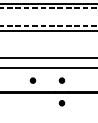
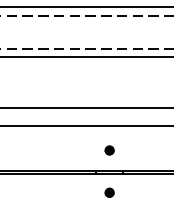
part: (32, 80) -> (54, 150), removed

